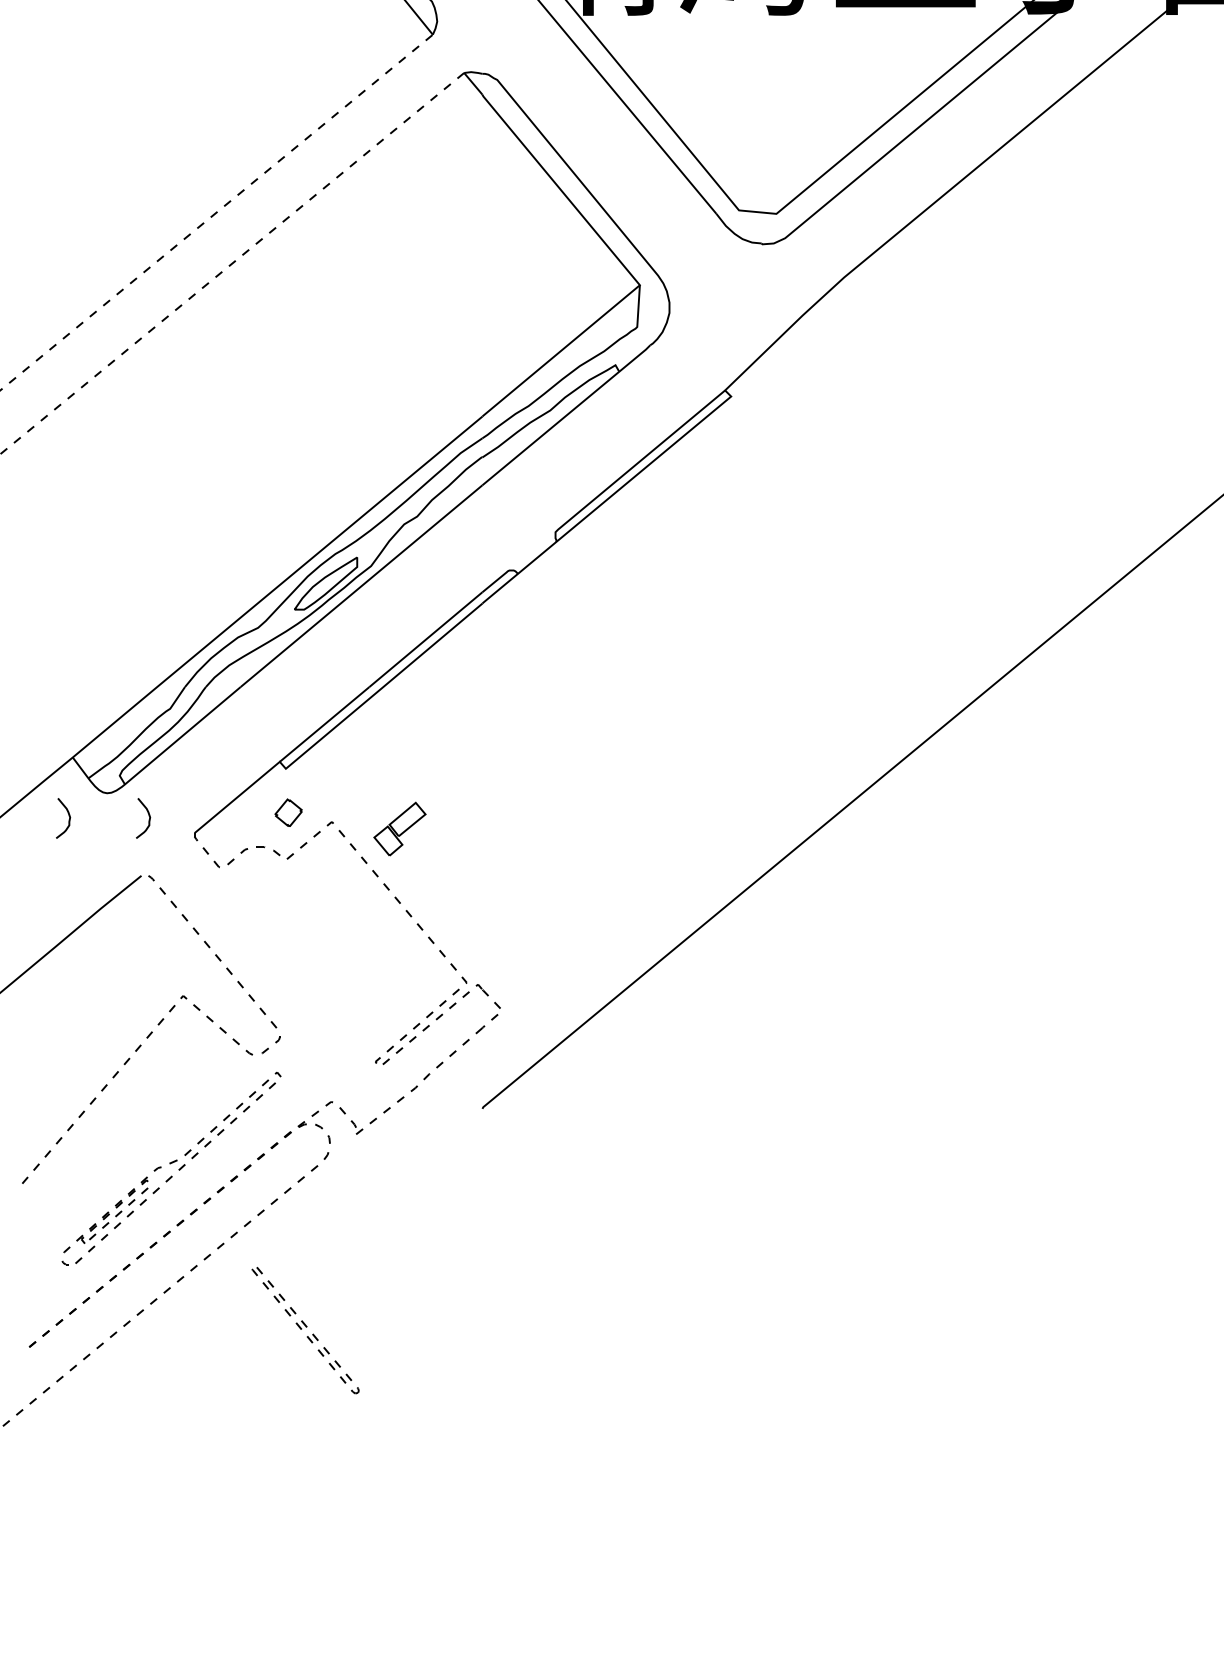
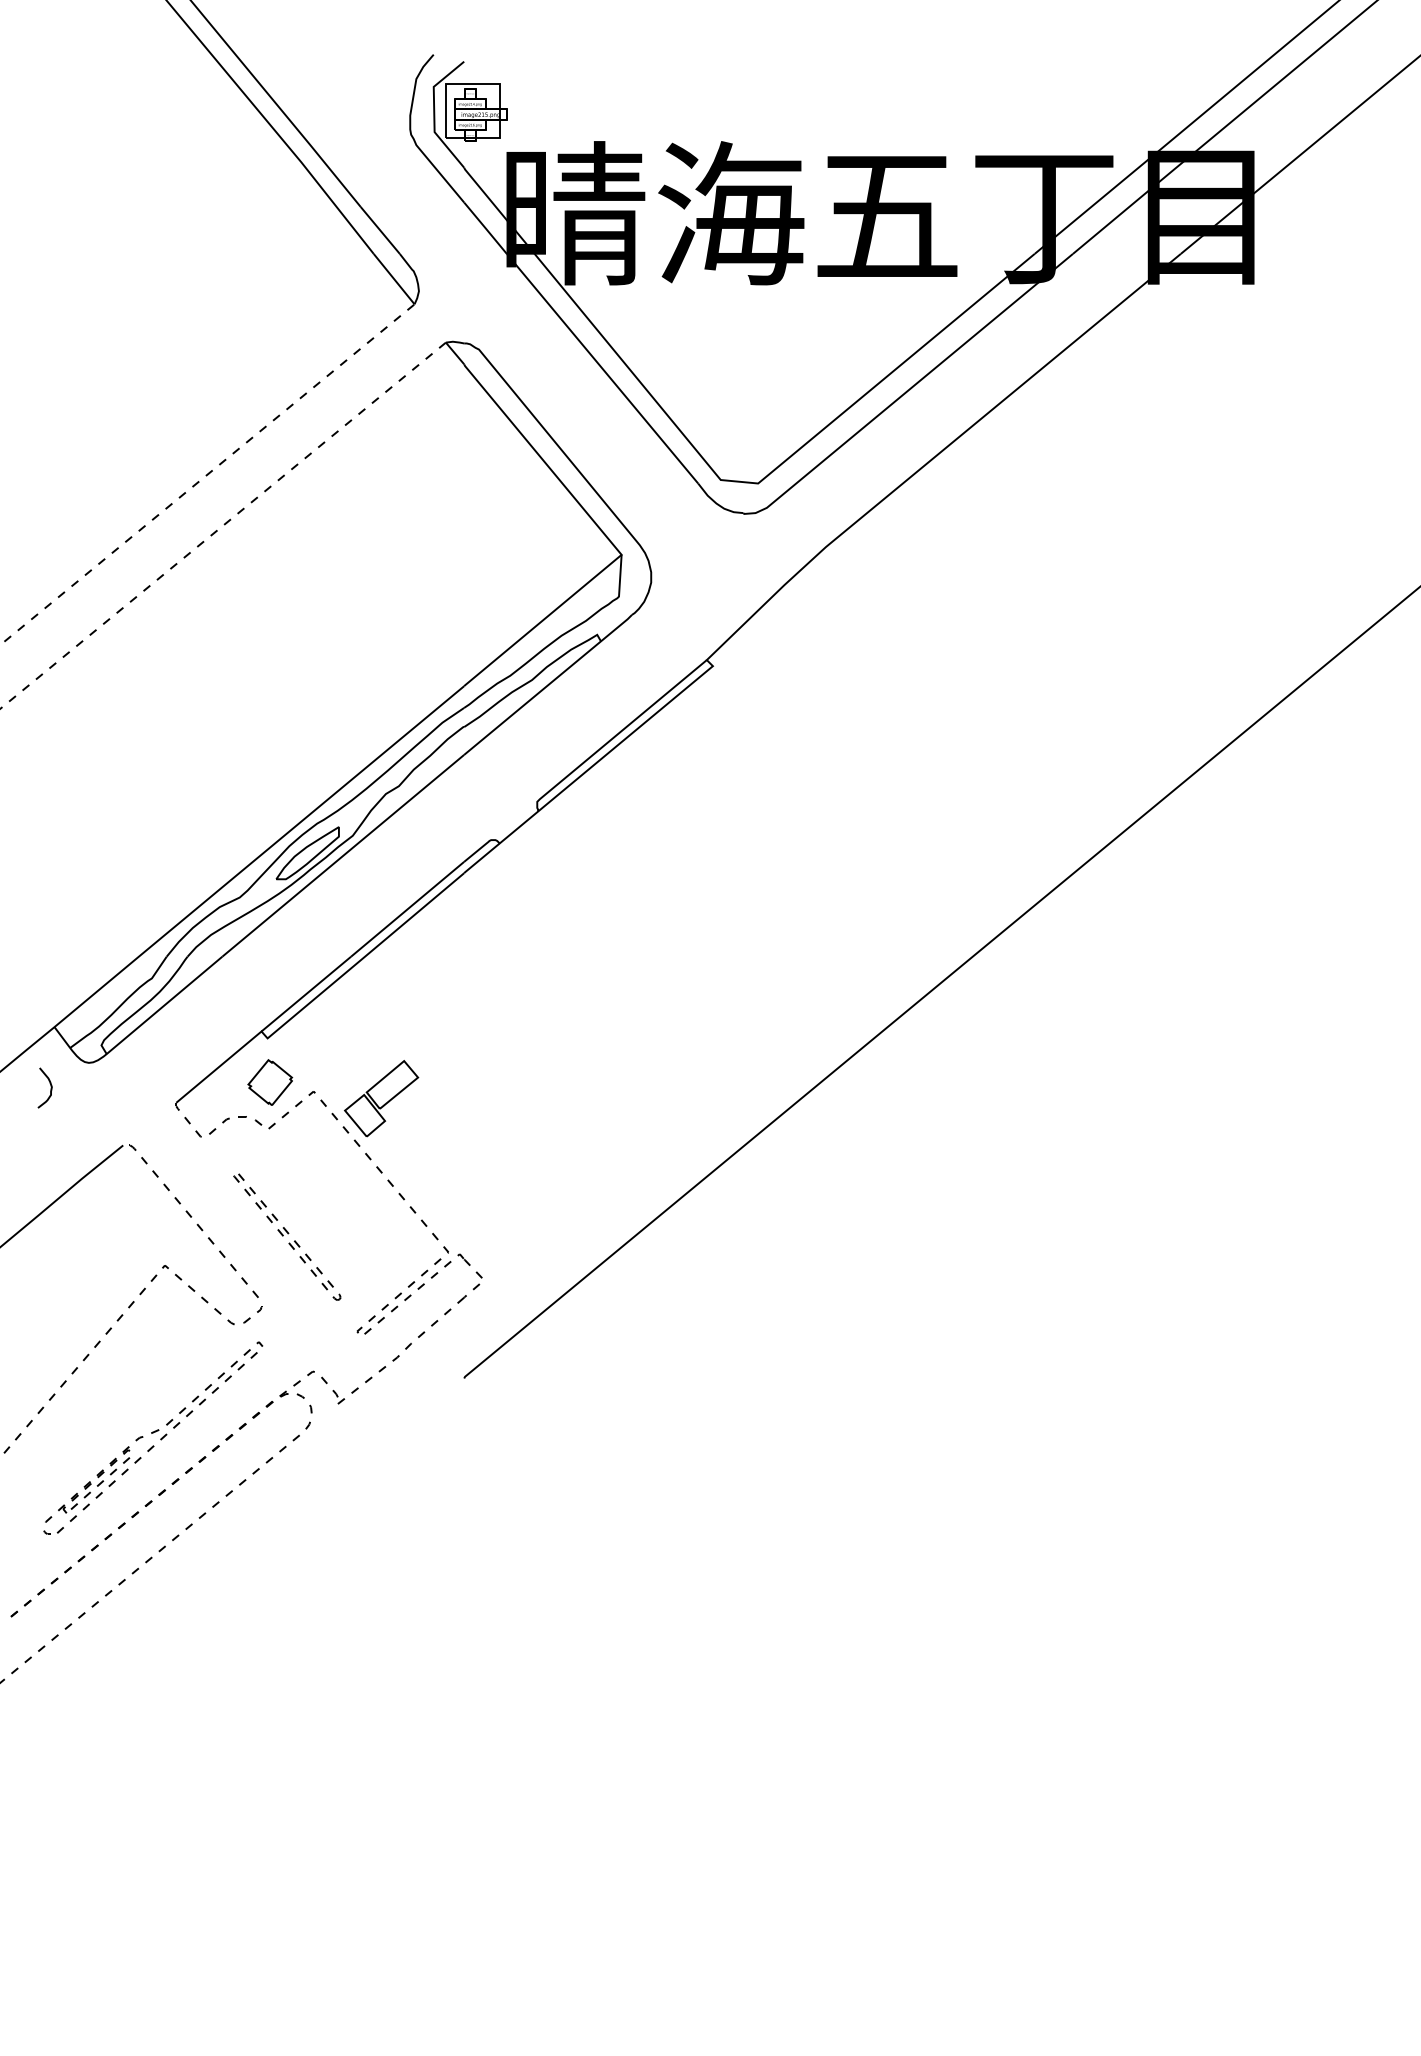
part: (288, 812) -> (270, 1082), size x1.67
curve: (148, 817) -> (130, 1087), removed
part: (399, 828) -> (381, 1098), size x1.43
part: (305, 1329) -> (287, 1236), moved

